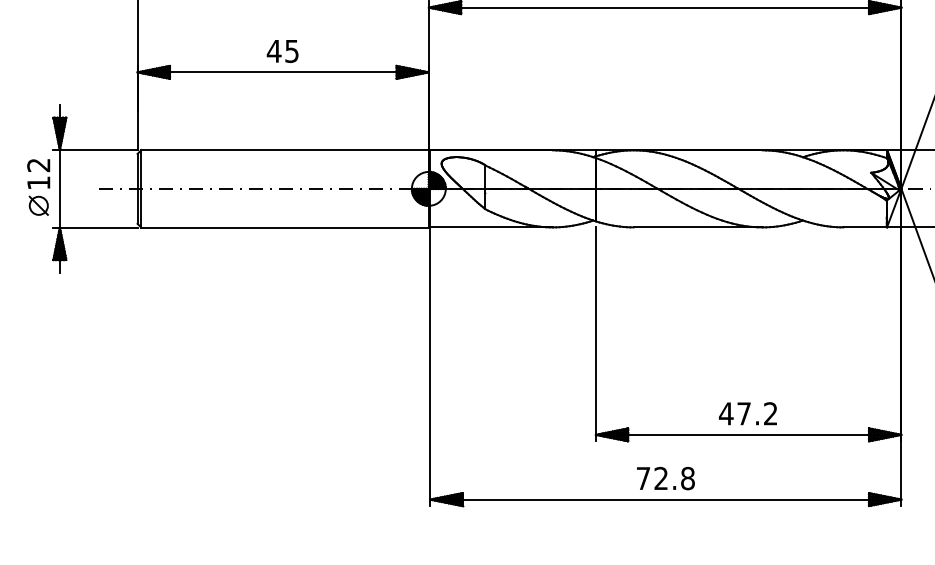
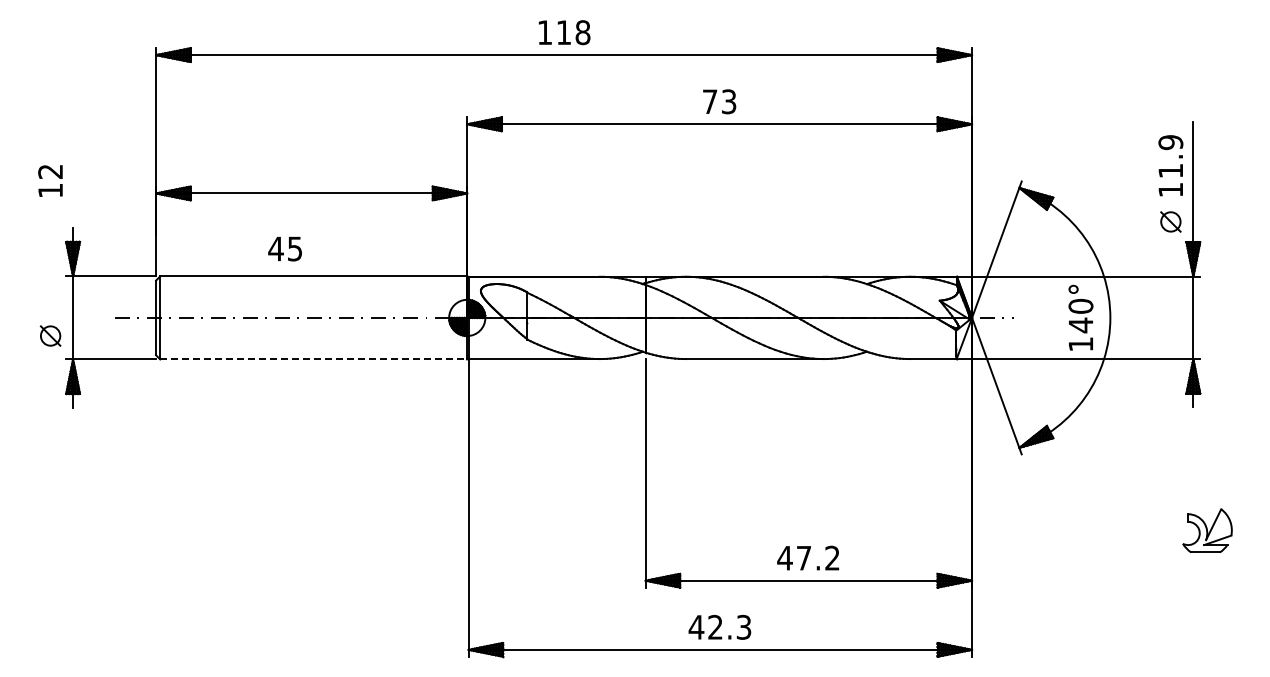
text: (282, 50) -> (284, 248), moved
text: (38, 173) -> (50, 180), moved
line: (284, 227) -> (313, 359), solid -> dashed
text: (664, 478) -> (719, 627), 72.8 -> 42.3

